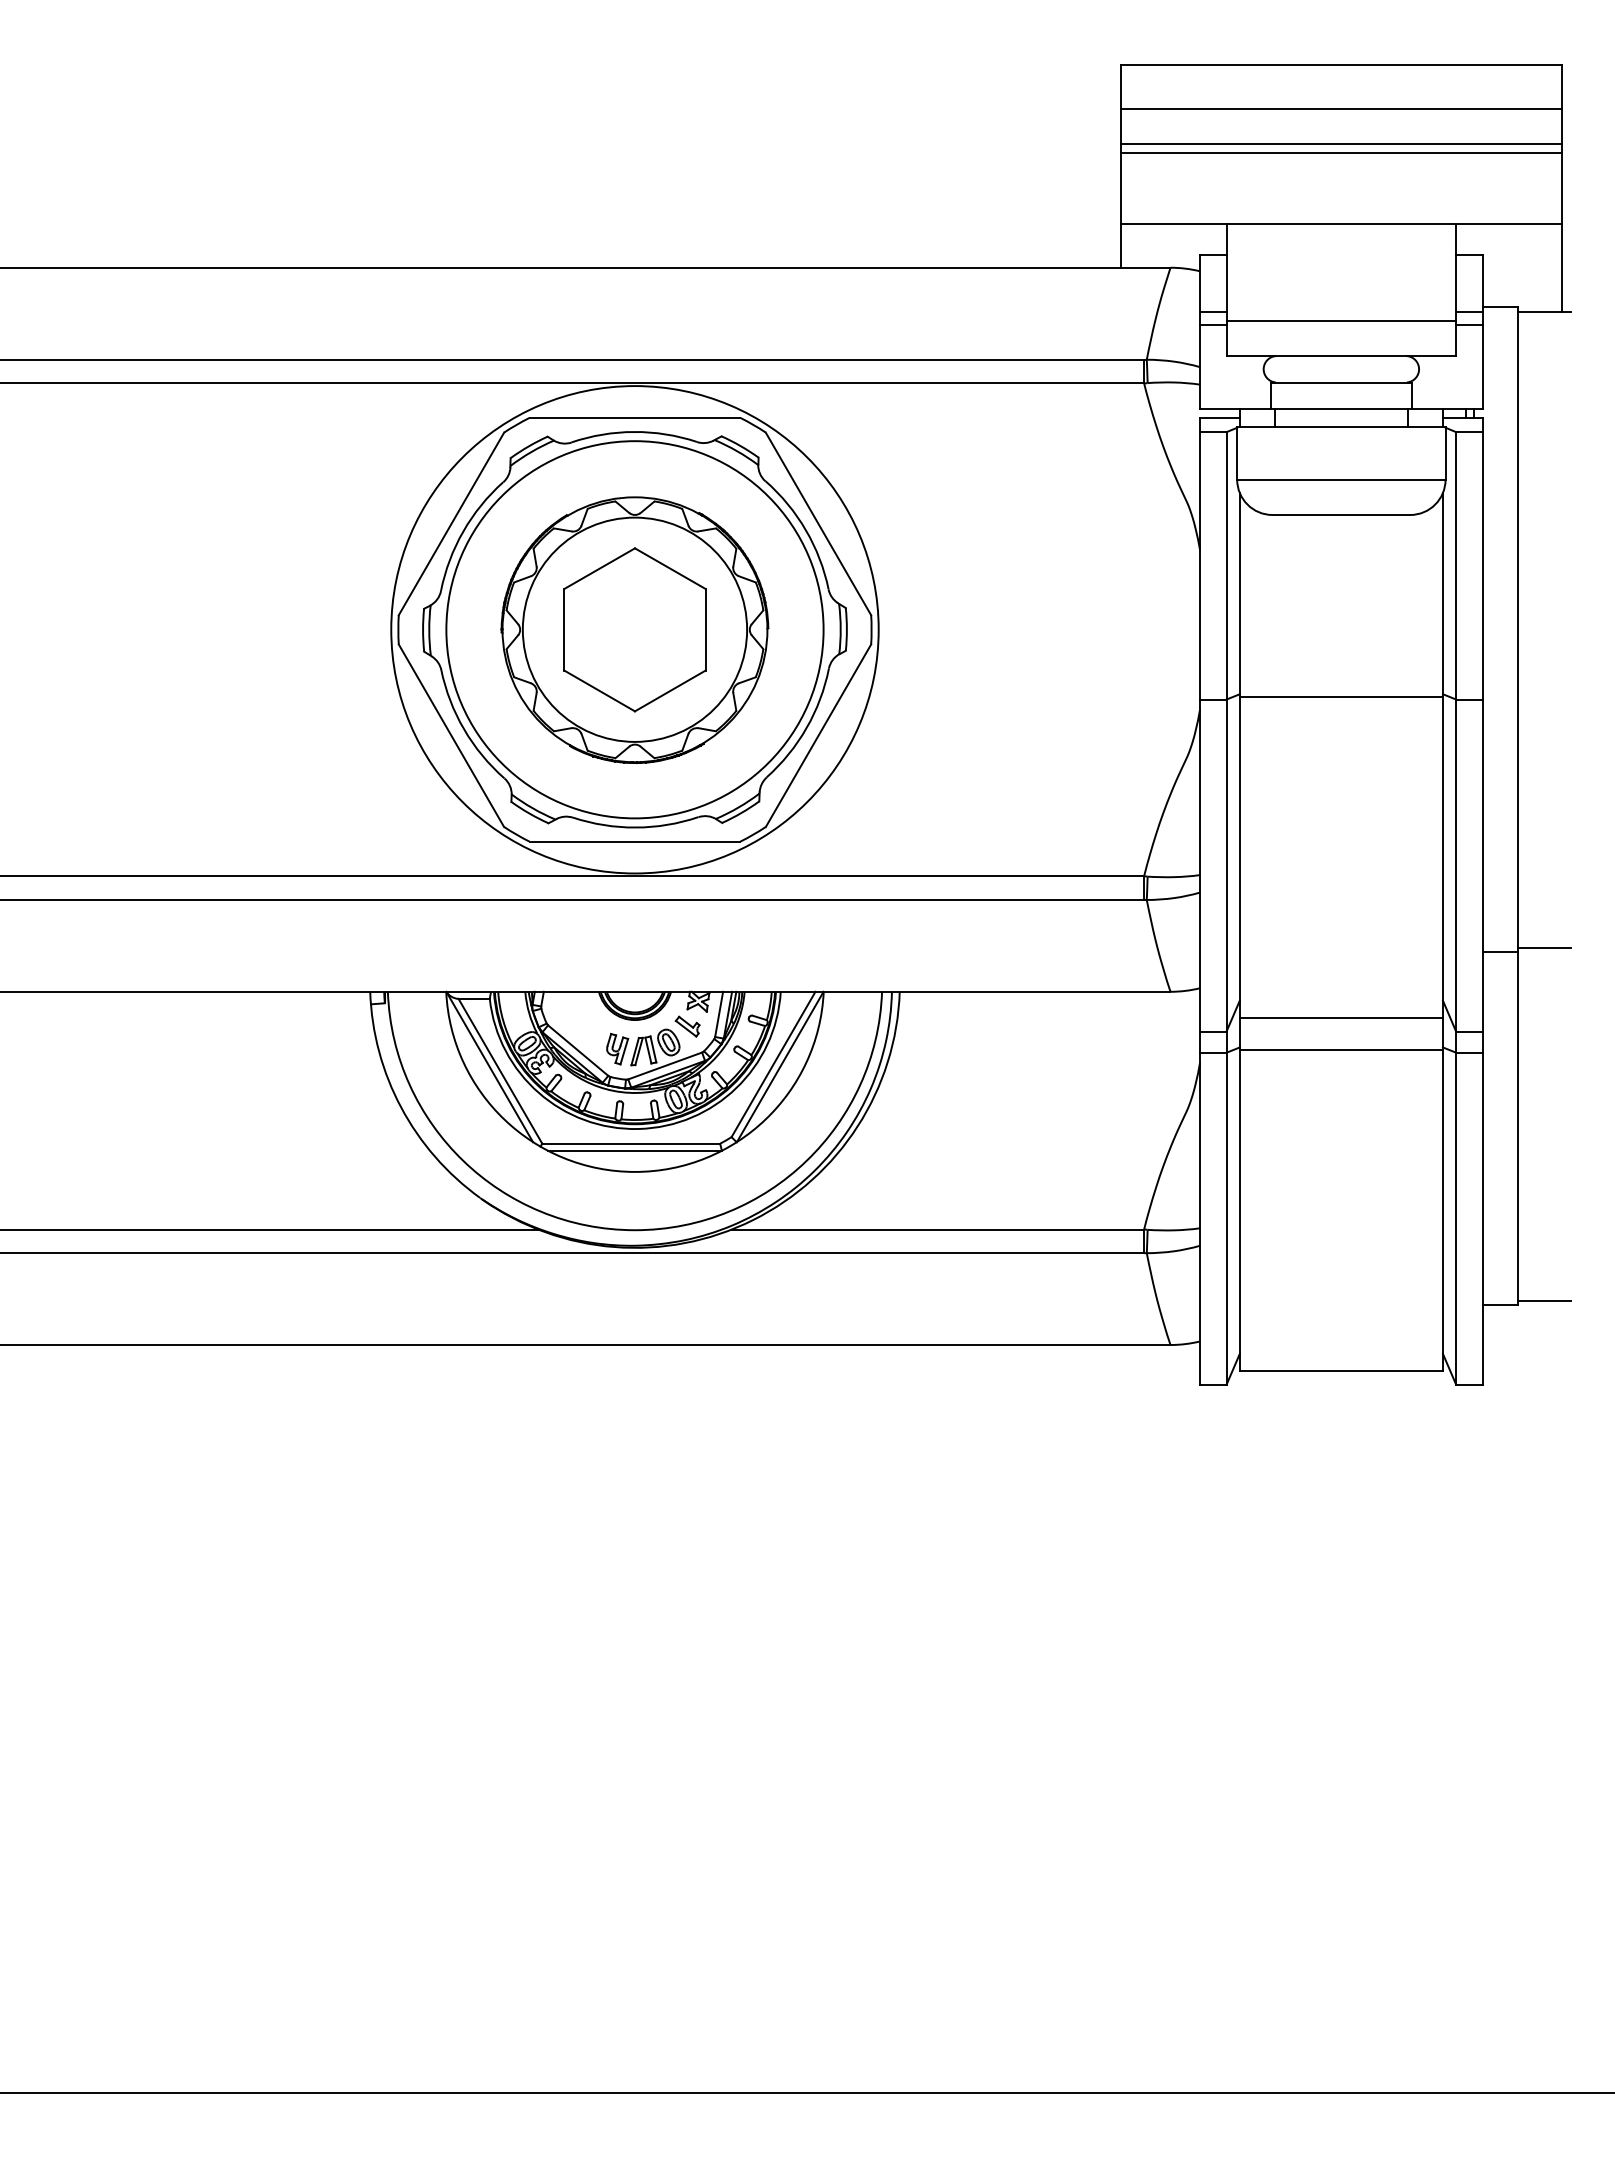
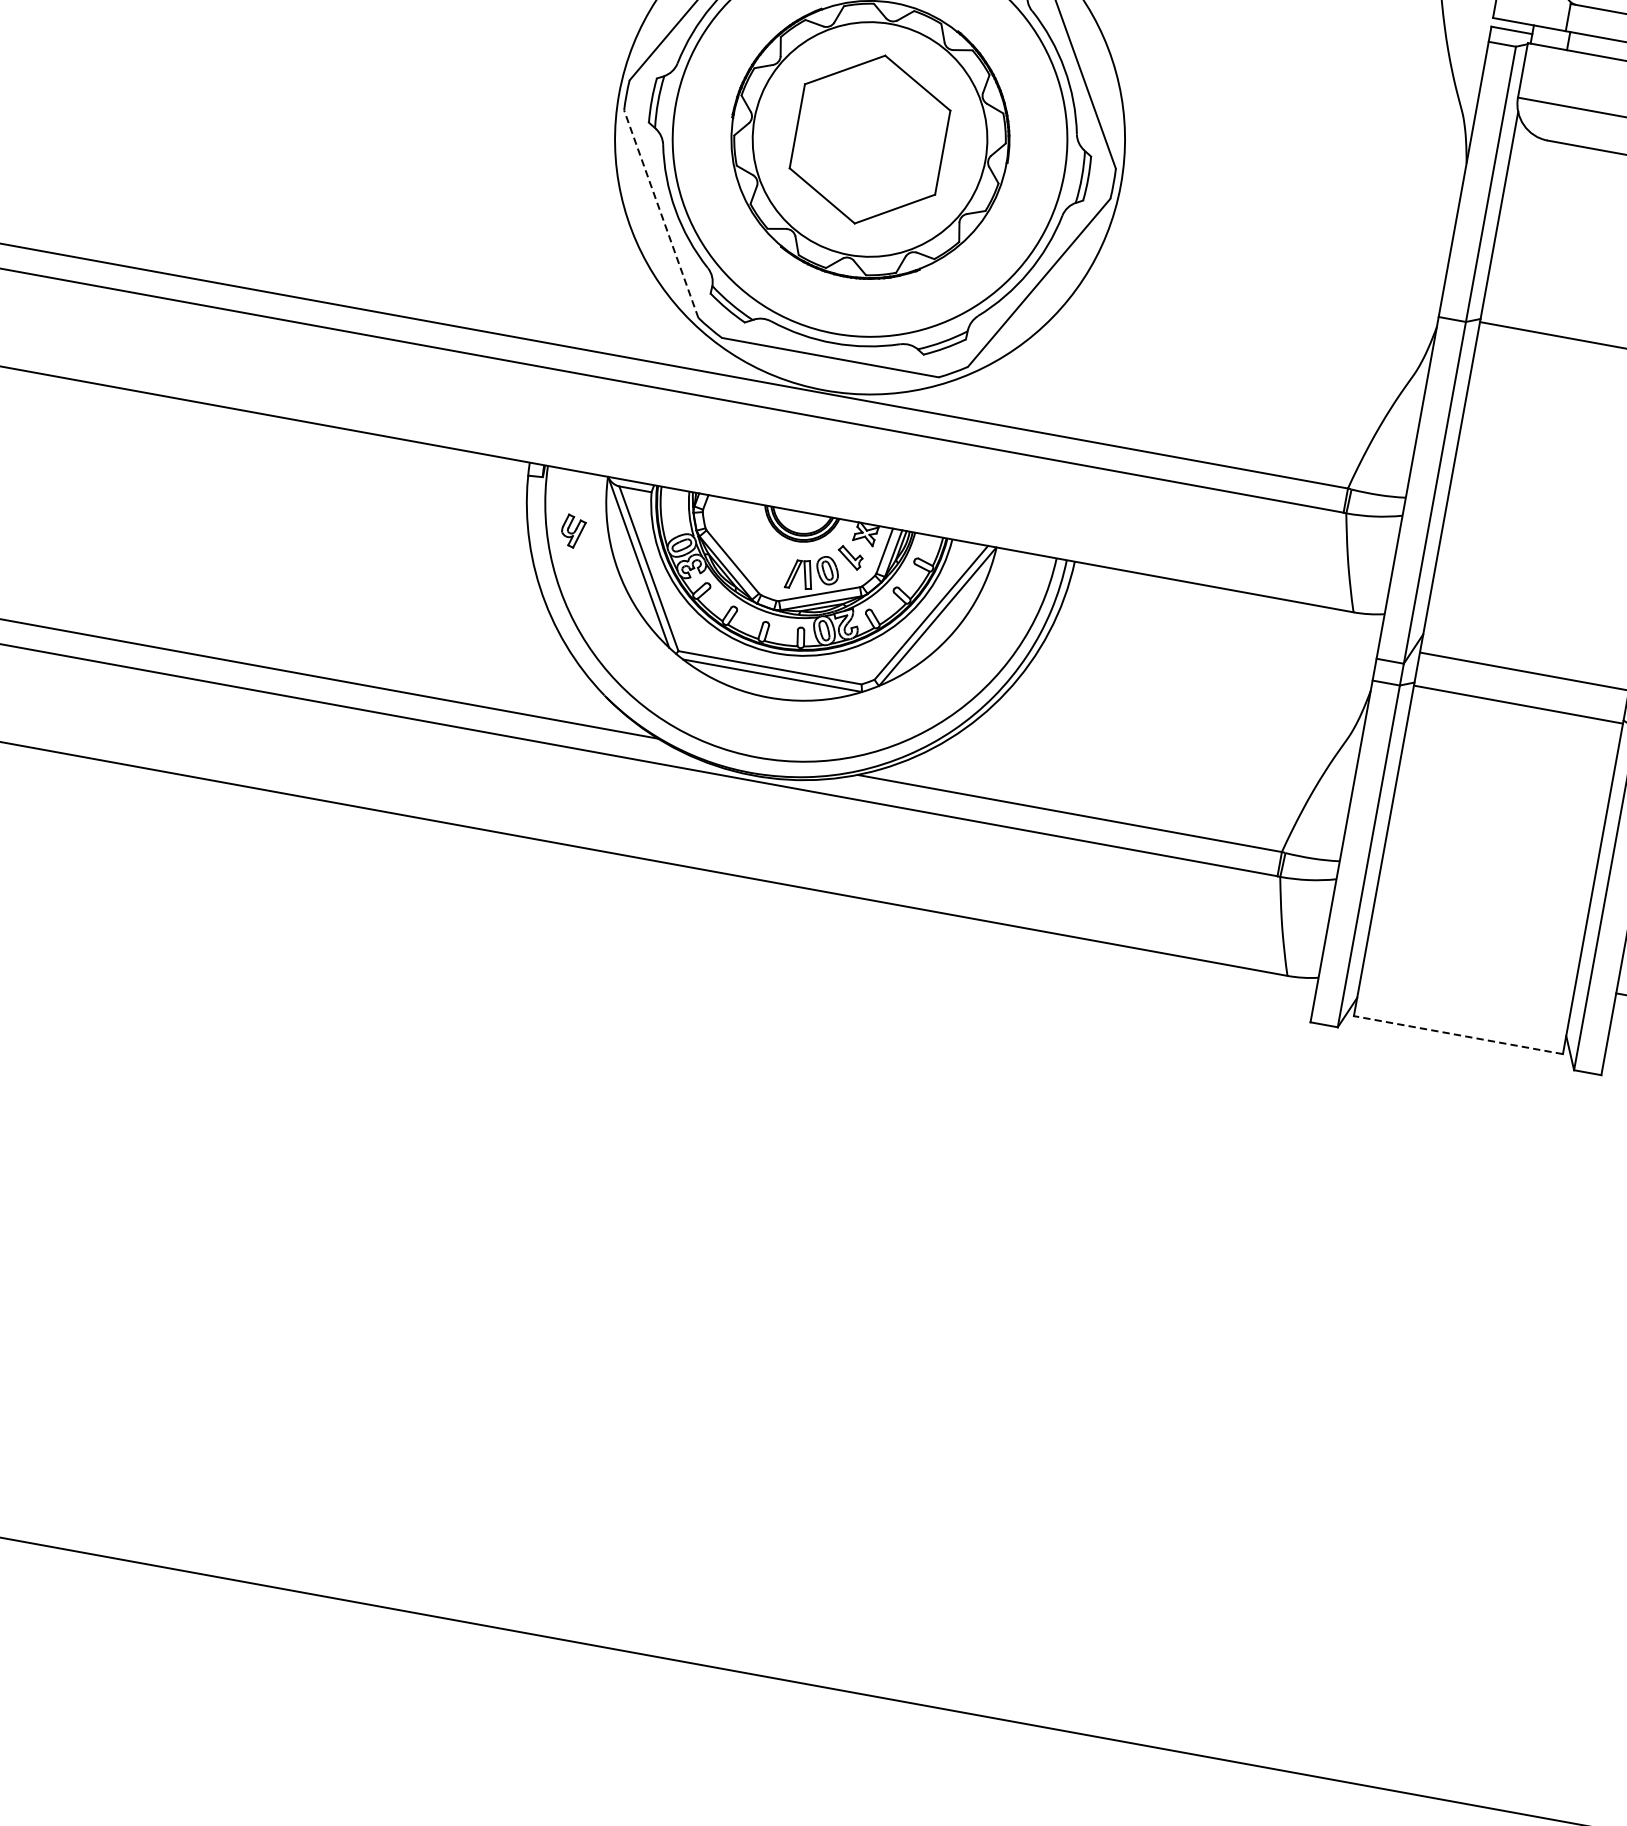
line: (451, 735) -> (661, 214), solid -> dashed
part: (617, 1049) -> (572, 531), moved
line: (1341, 1371) -> (1458, 1035), solid -> dashed

